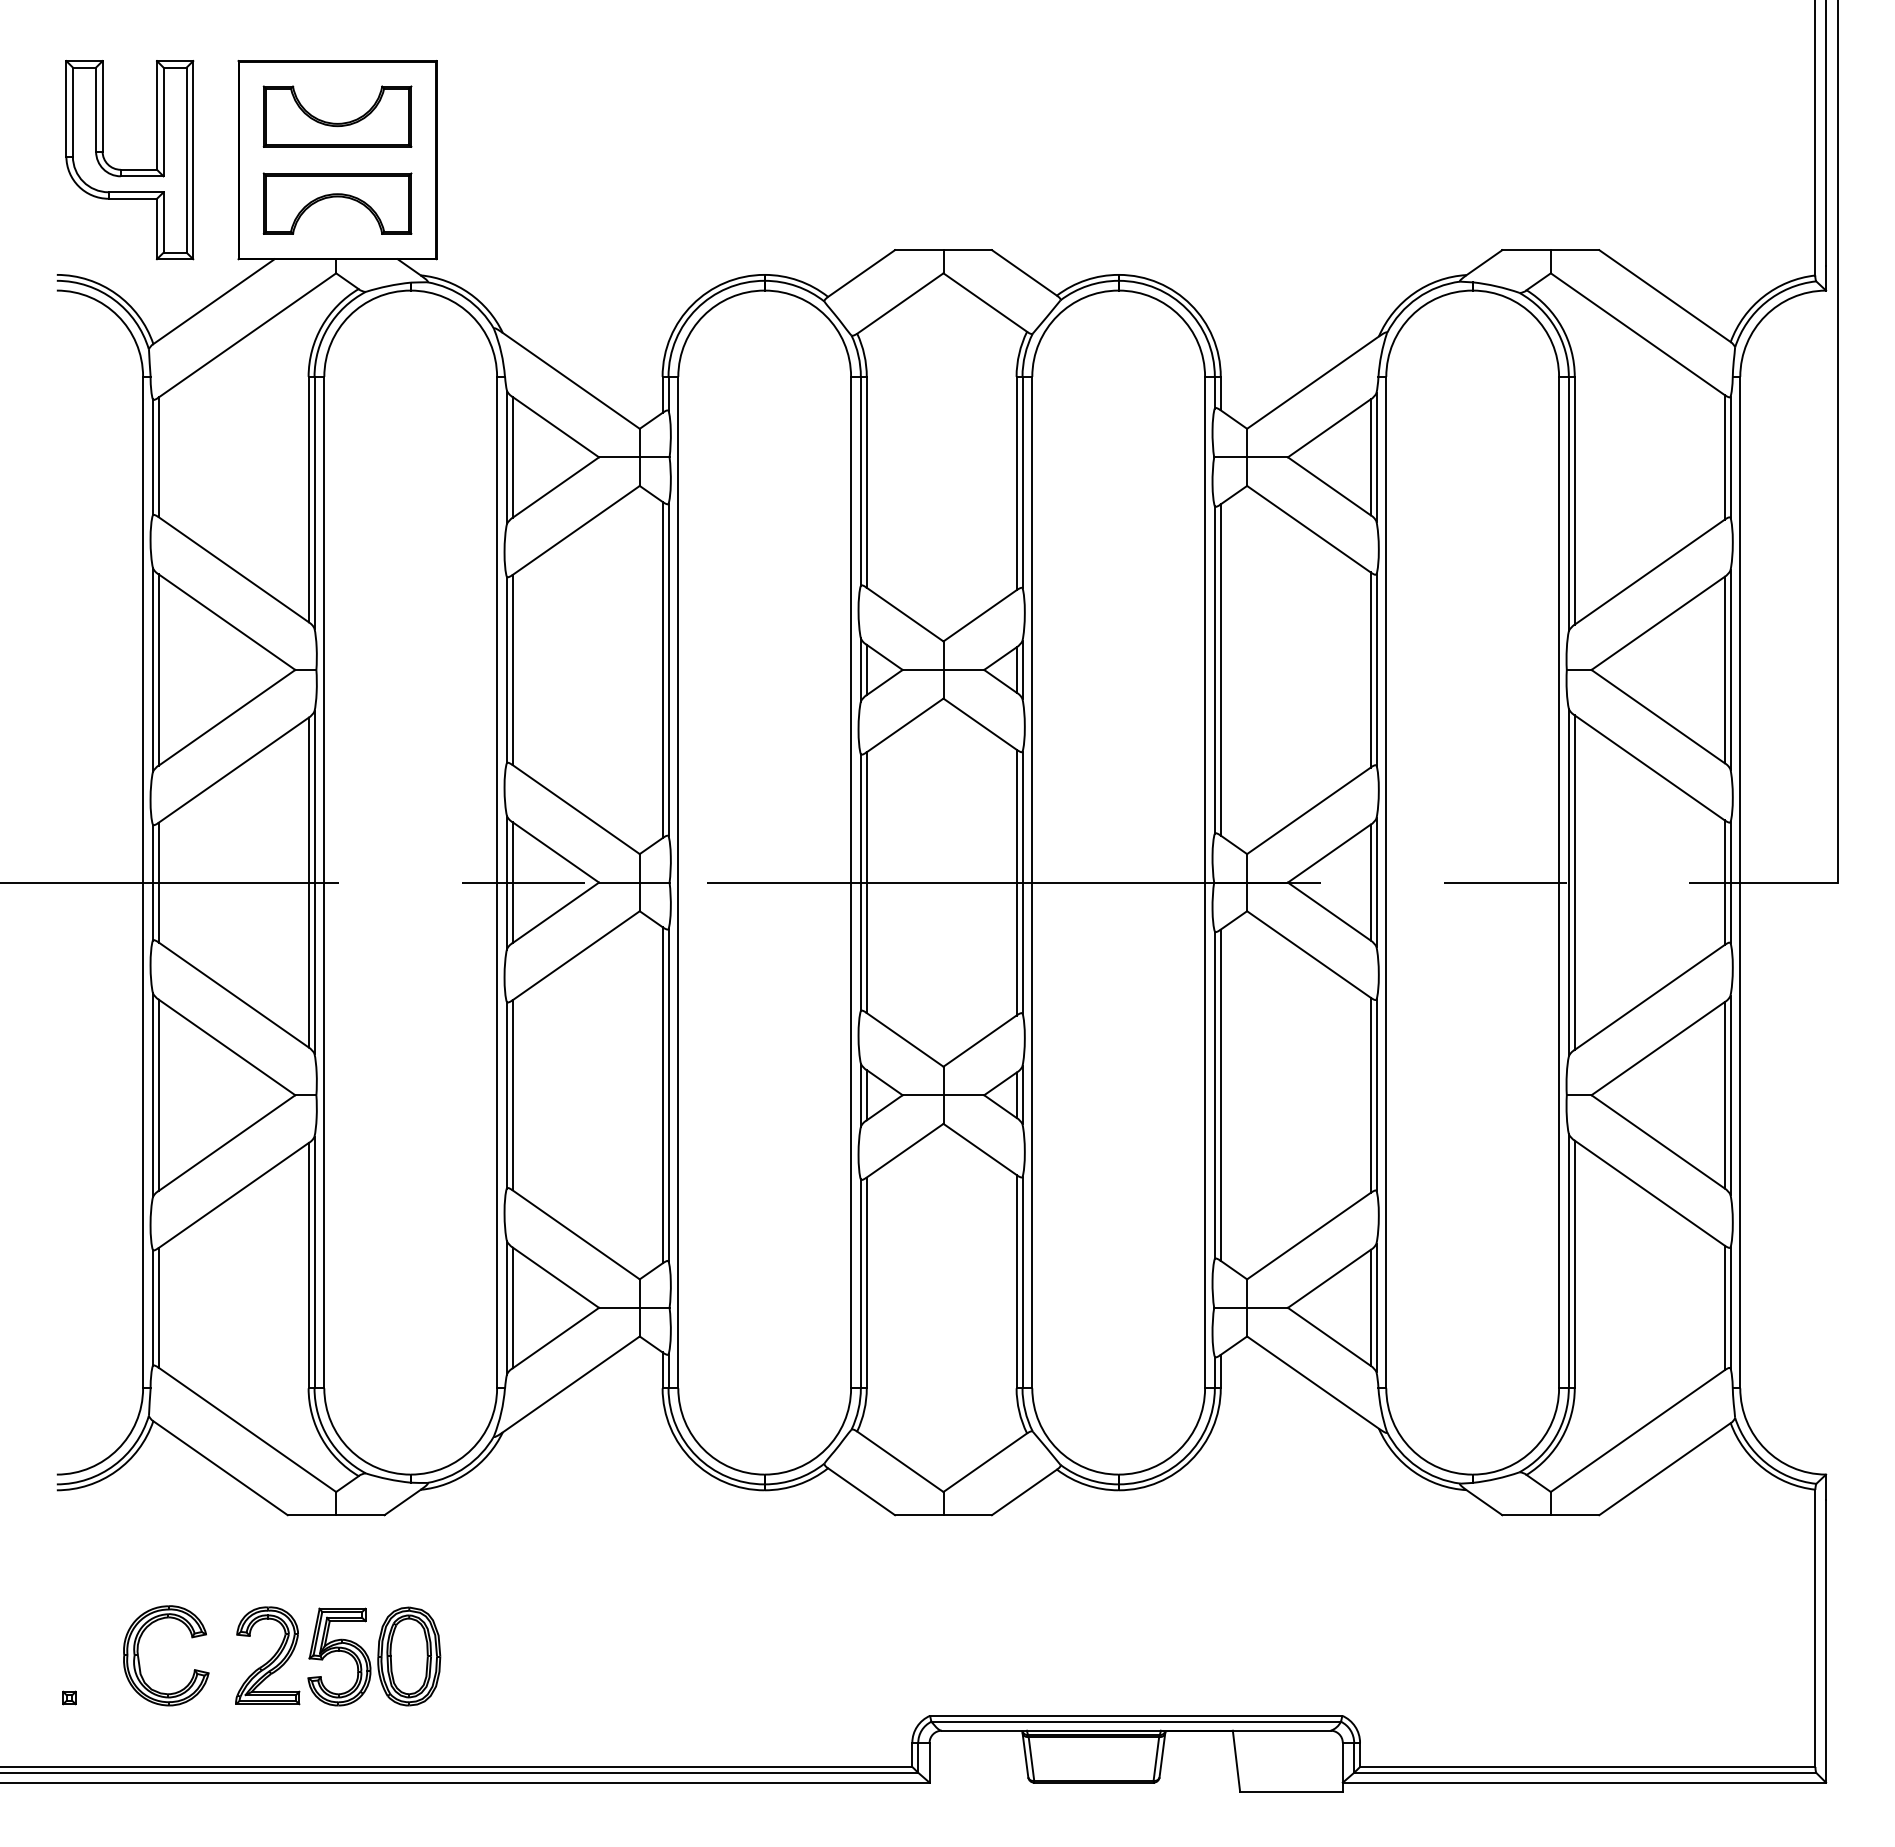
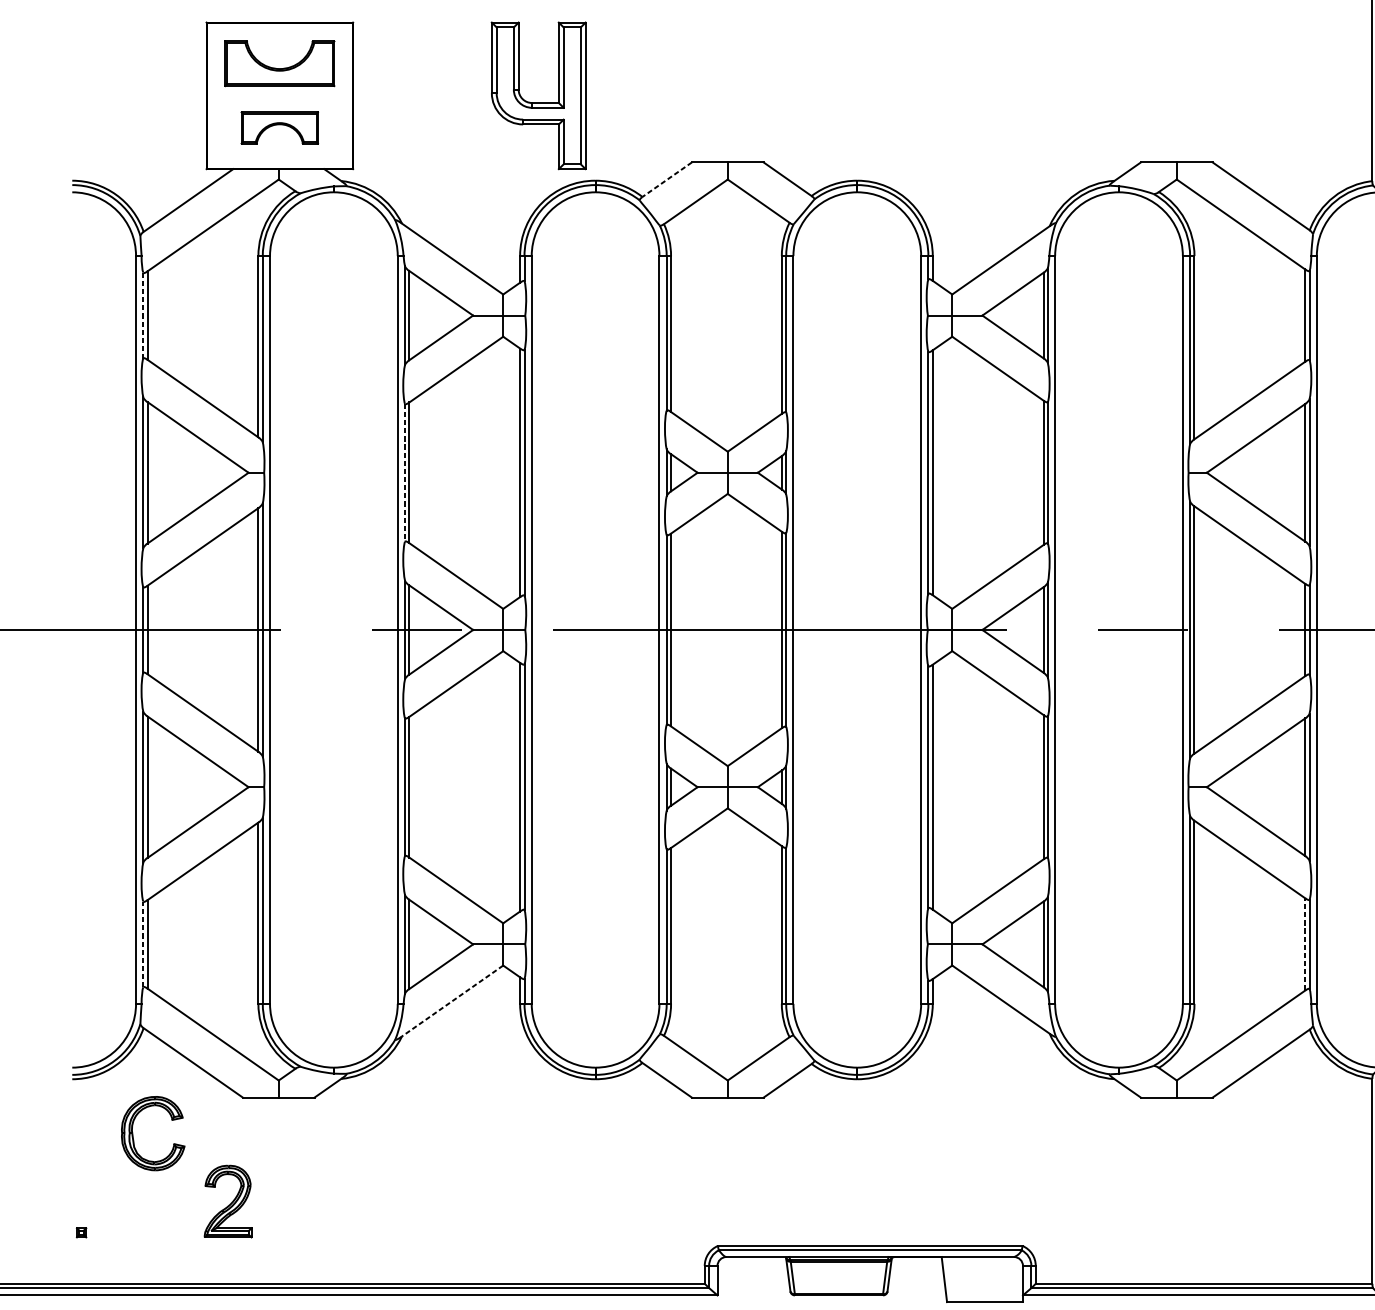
part: (129, 169) -> (538, 102), moved
part: (337, 203) -> (279, 127), size x0.7
line: (861, 273) -> (667, 179), solid -> dashed
line: (152, 457) -> (142, 315), solid -> dashed
line: (506, 670) -> (404, 473), solid -> dashed
line: (152, 1307) -> (142, 944), solid -> dashed
line: (1724, 1307) -> (1305, 944), solid -> dashed
line: (571, 1384) -> (452, 1001), solid -> dashed
part: (374, 1656) -> (307, 1202), removed
part: (139, 1657) -> (133, 1134), moved

